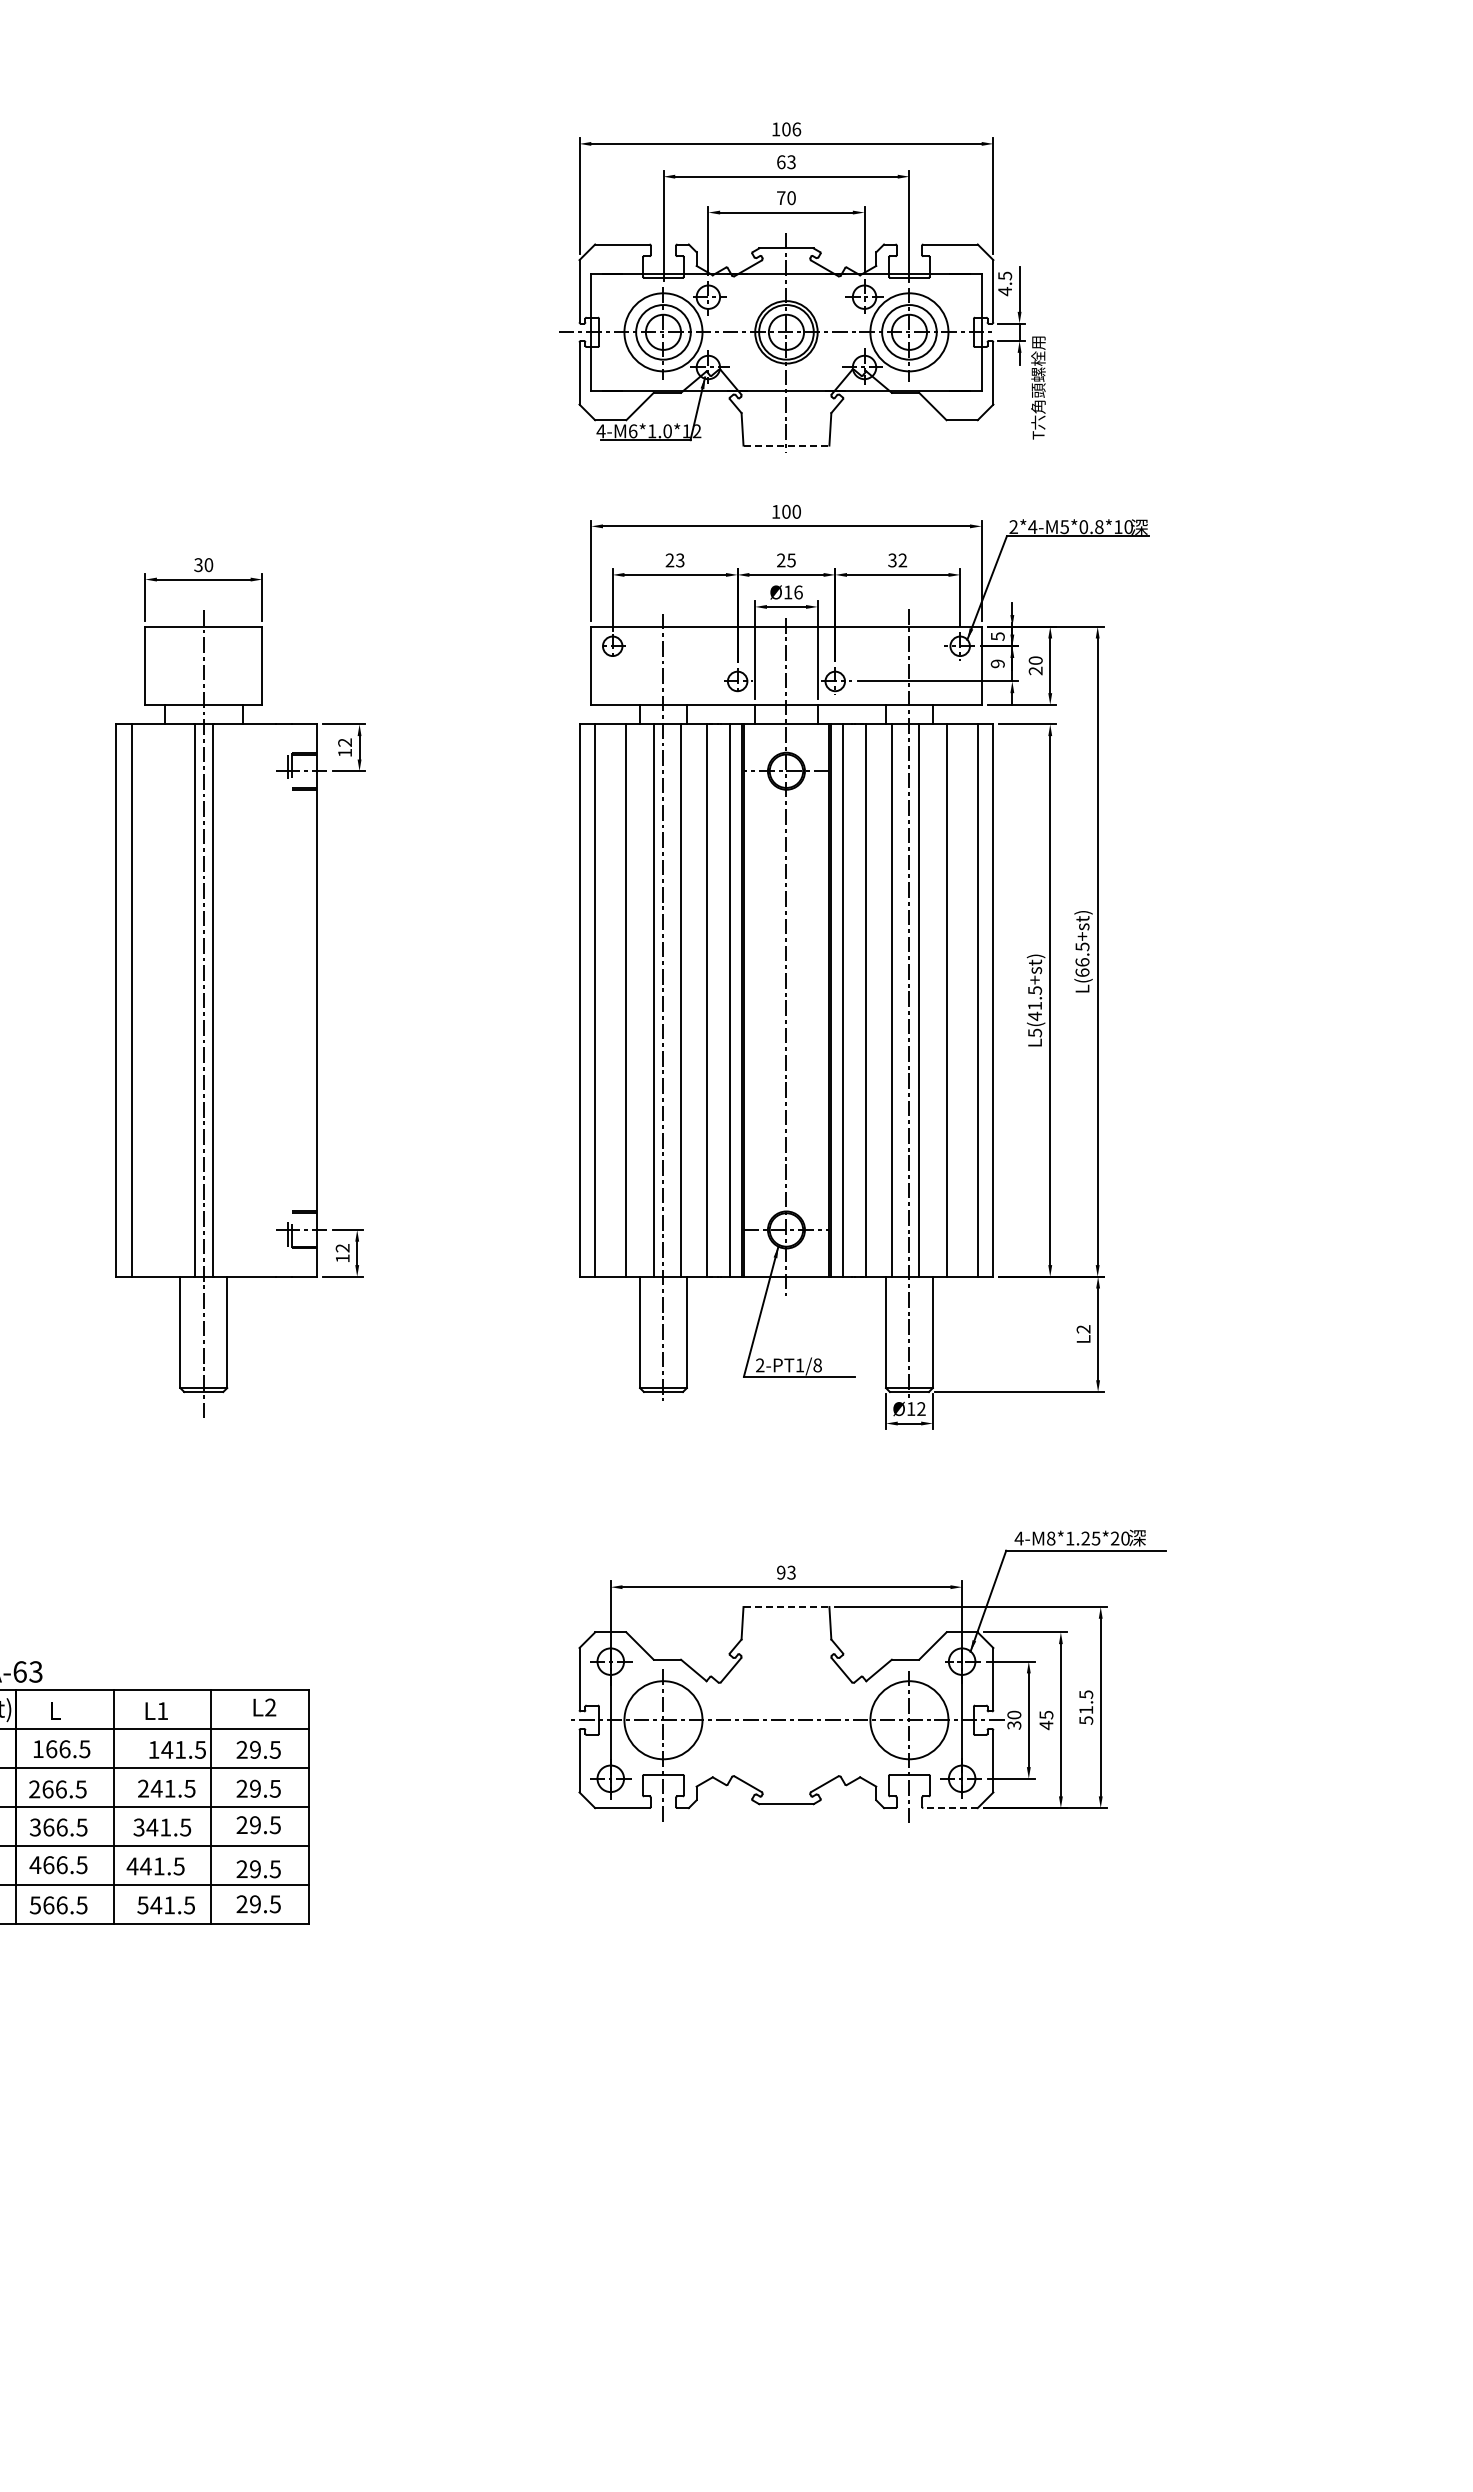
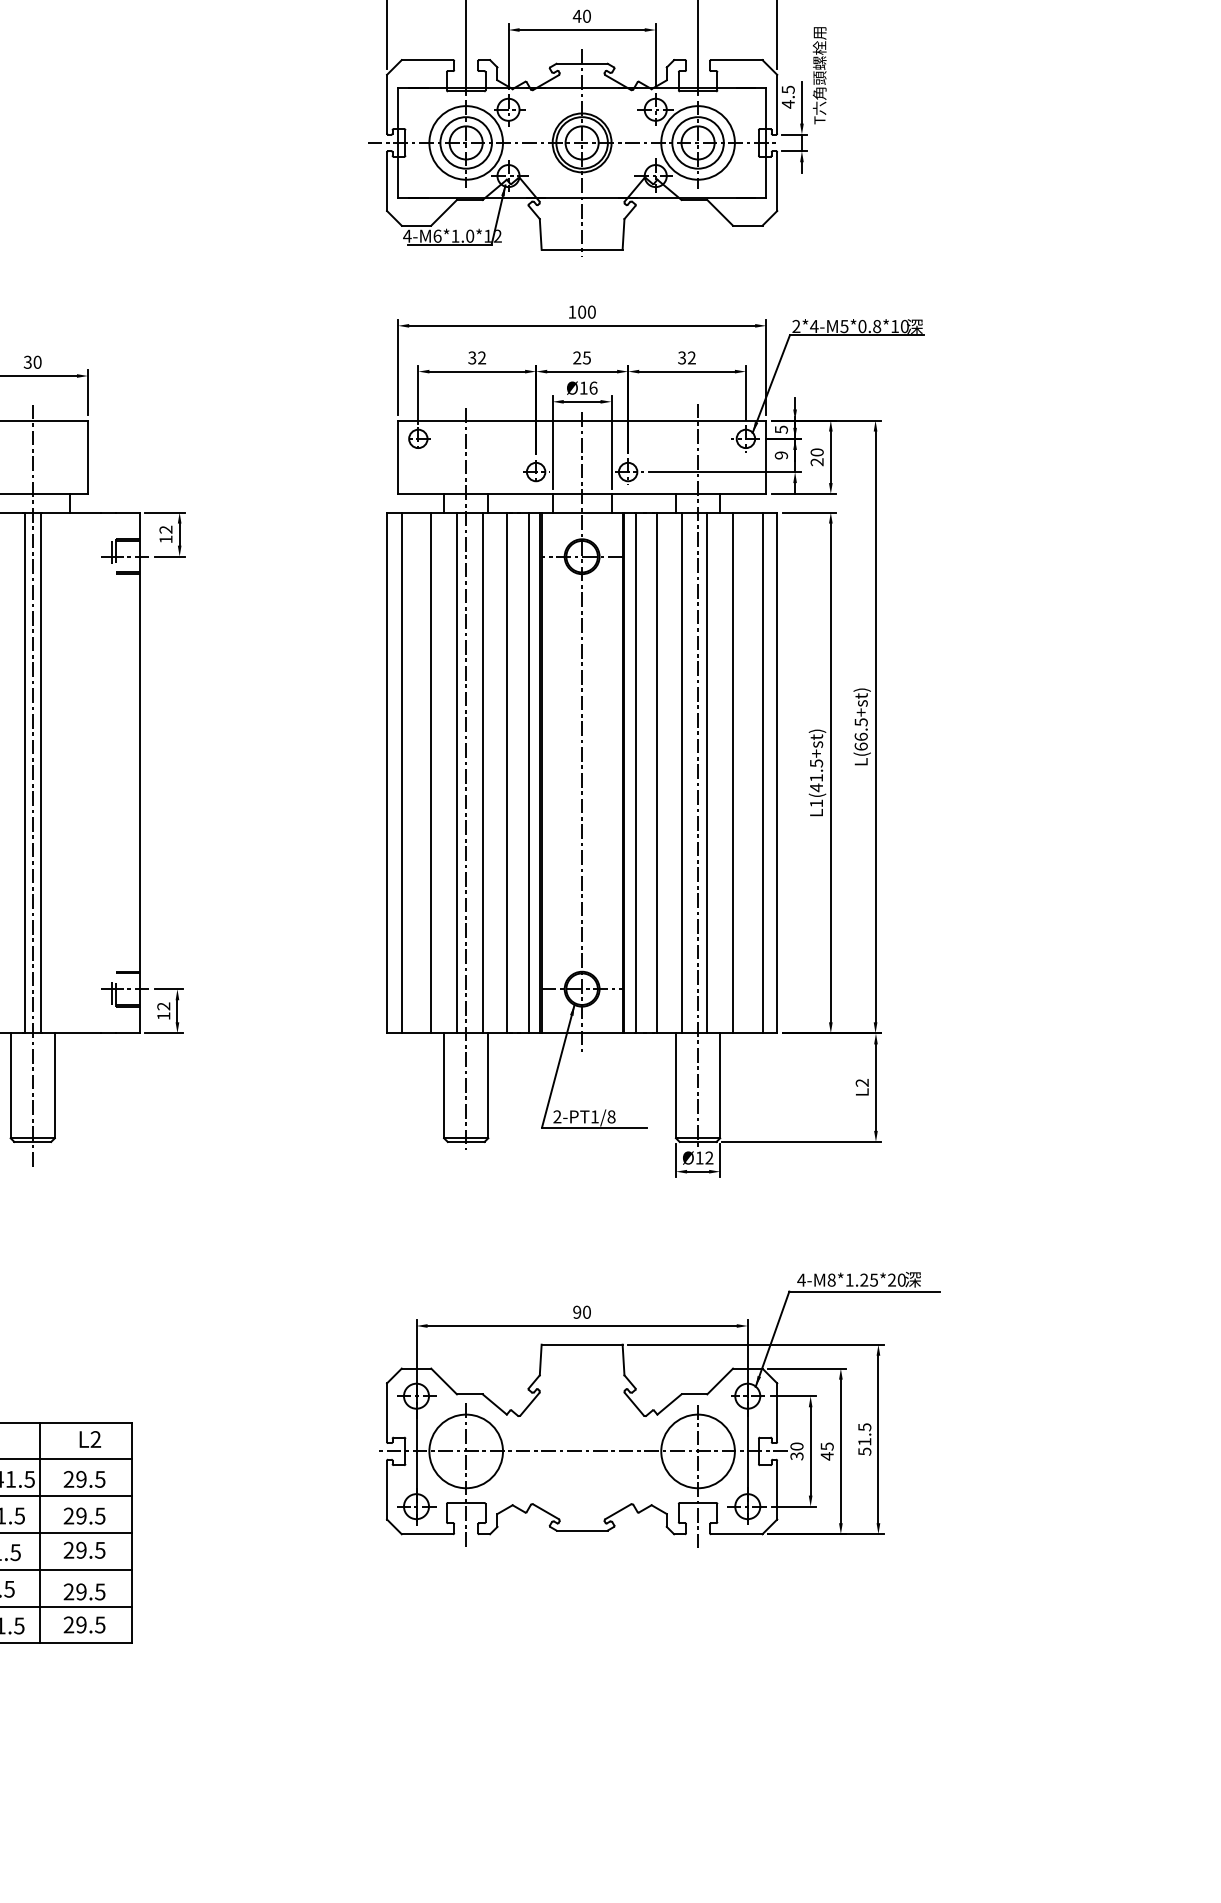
text: (780, 197) -> (576, 15), 70 -> 40
text: (1038, 387) -> (819, 75), moved
line: (786, 445) -> (582, 249), dashed -> solid
text: (674, 560) -> (476, 358), 23 -> 32
text: (1035, 1032) -> (816, 803), L5(41.5+st) -> L1(41.5+st)
text: (791, 1572) -> (586, 1312), 93 -> 90
line: (786, 1607) -> (582, 1345), dashed -> solid
line: (950, 1808) -> (736, 1534), dashed -> solid

